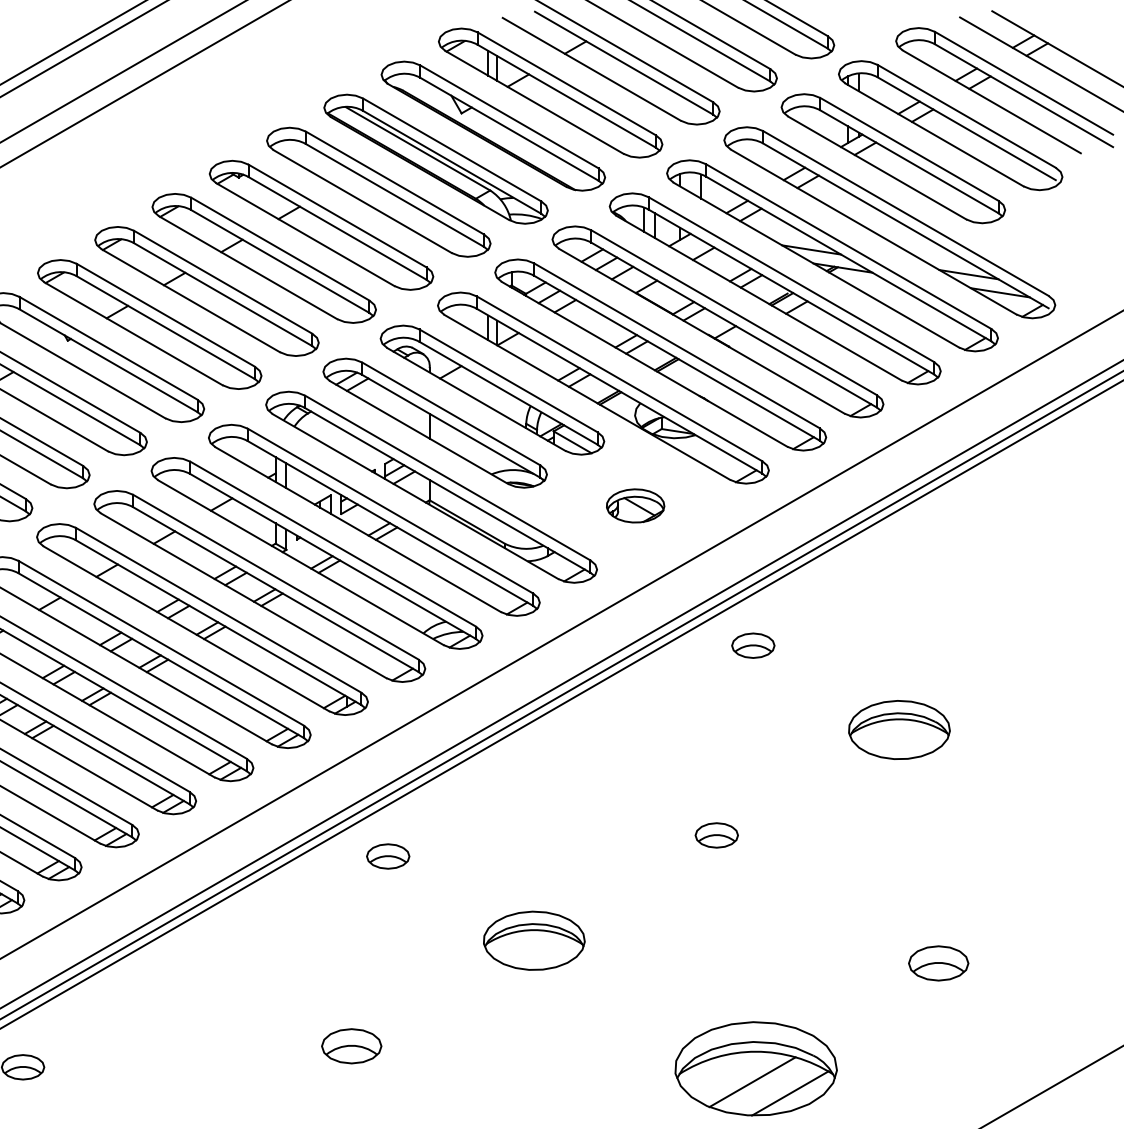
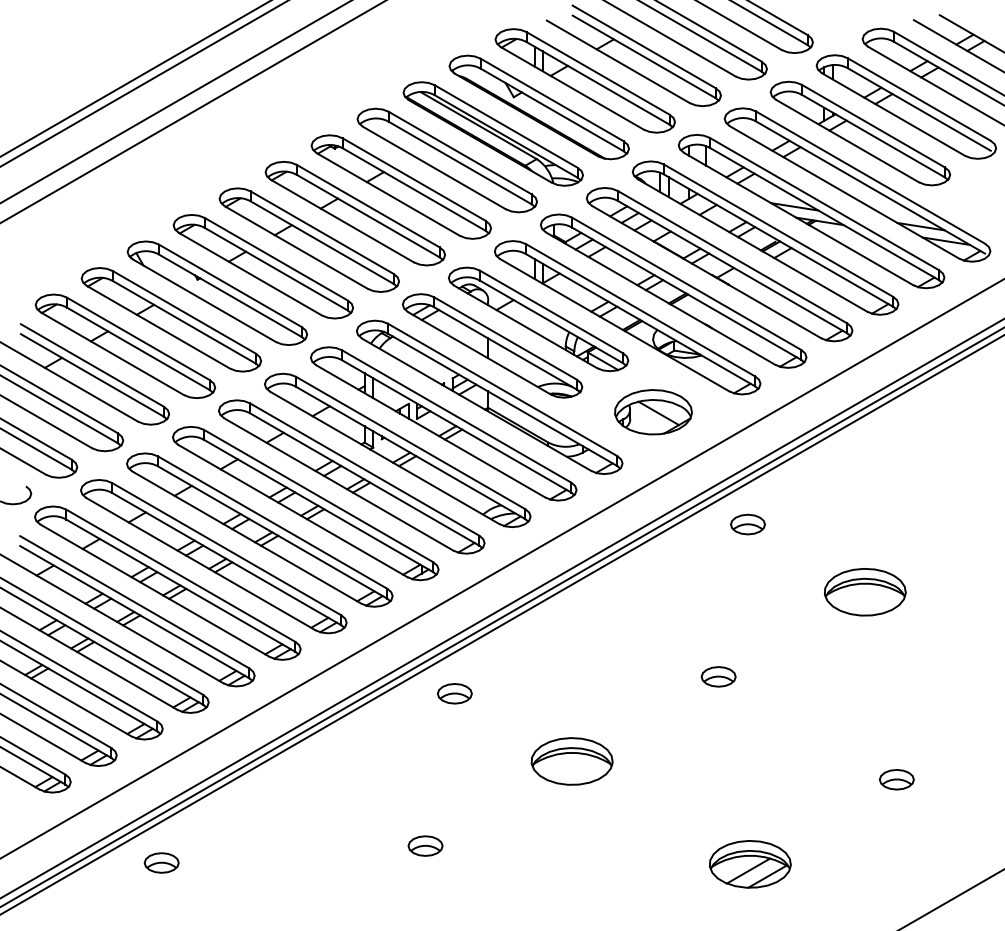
part: (635, 506) -> (653, 412), size x1.67
part: (938, 963) -> (896, 779), size x0.71
part: (351, 1045) -> (425, 845), size x0.71
part: (756, 1069) -> (750, 864), size x0.62

